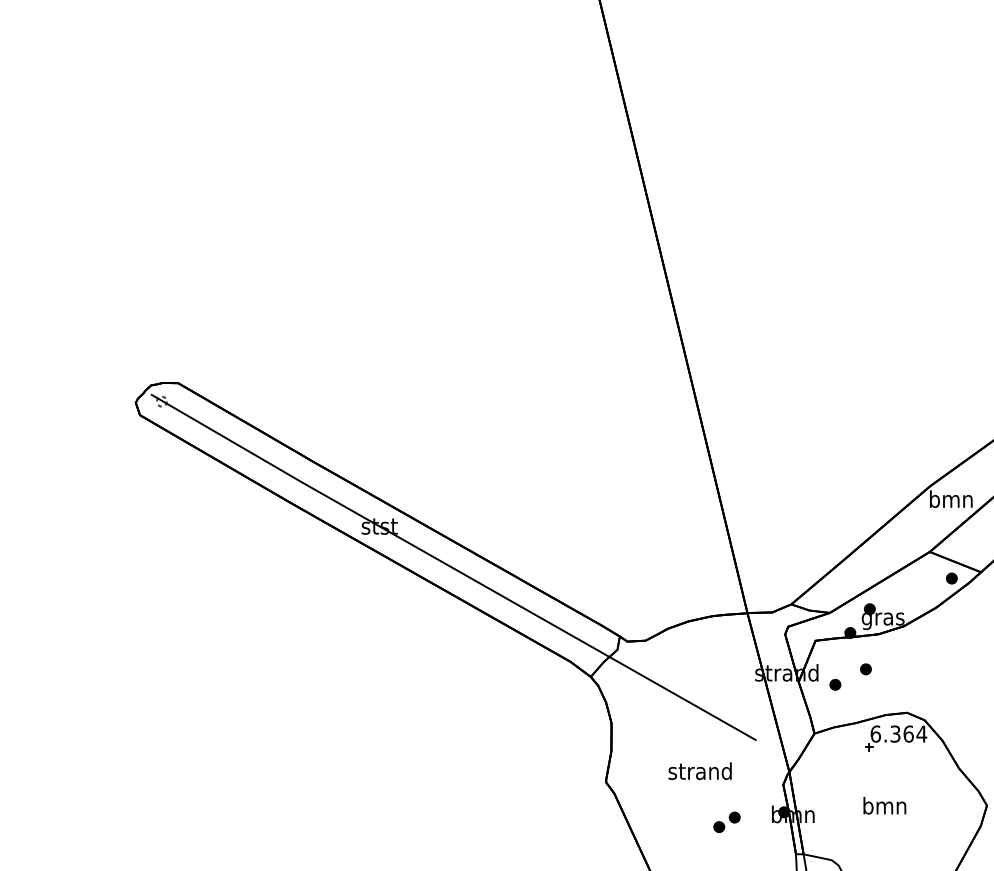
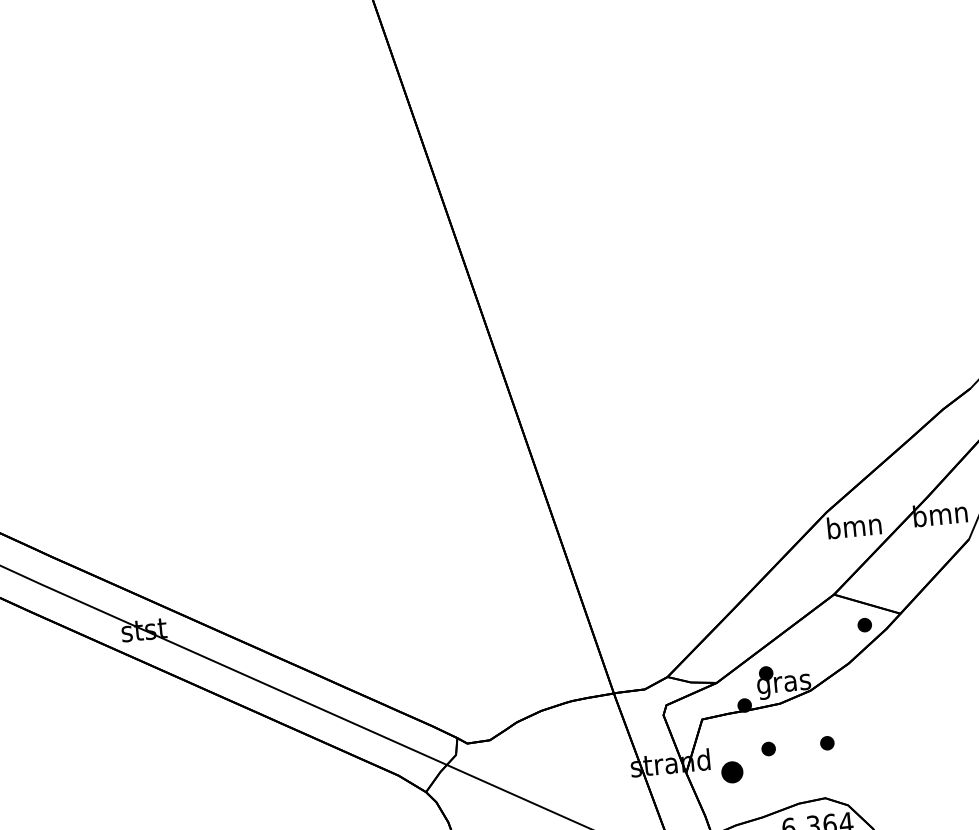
part: (912, 669) -> (826, 743), added
part: (835, 684) -> (732, 771), size x1.6

